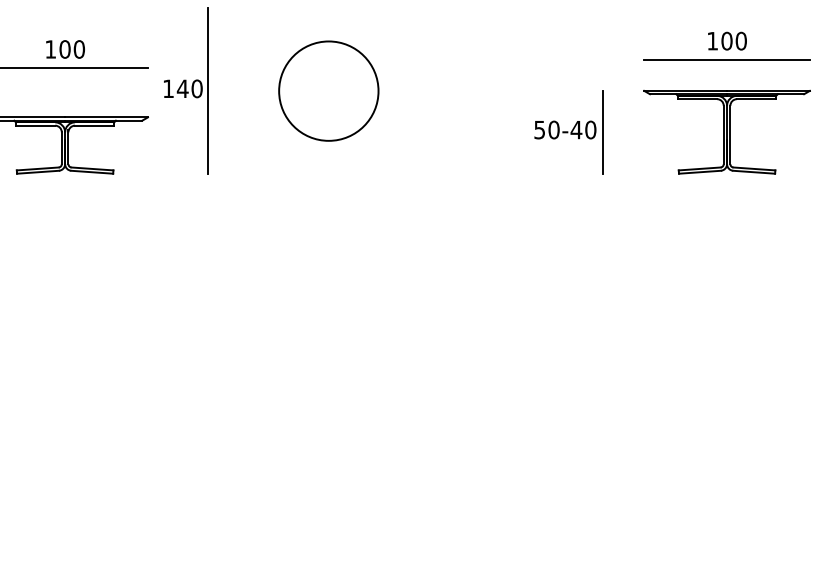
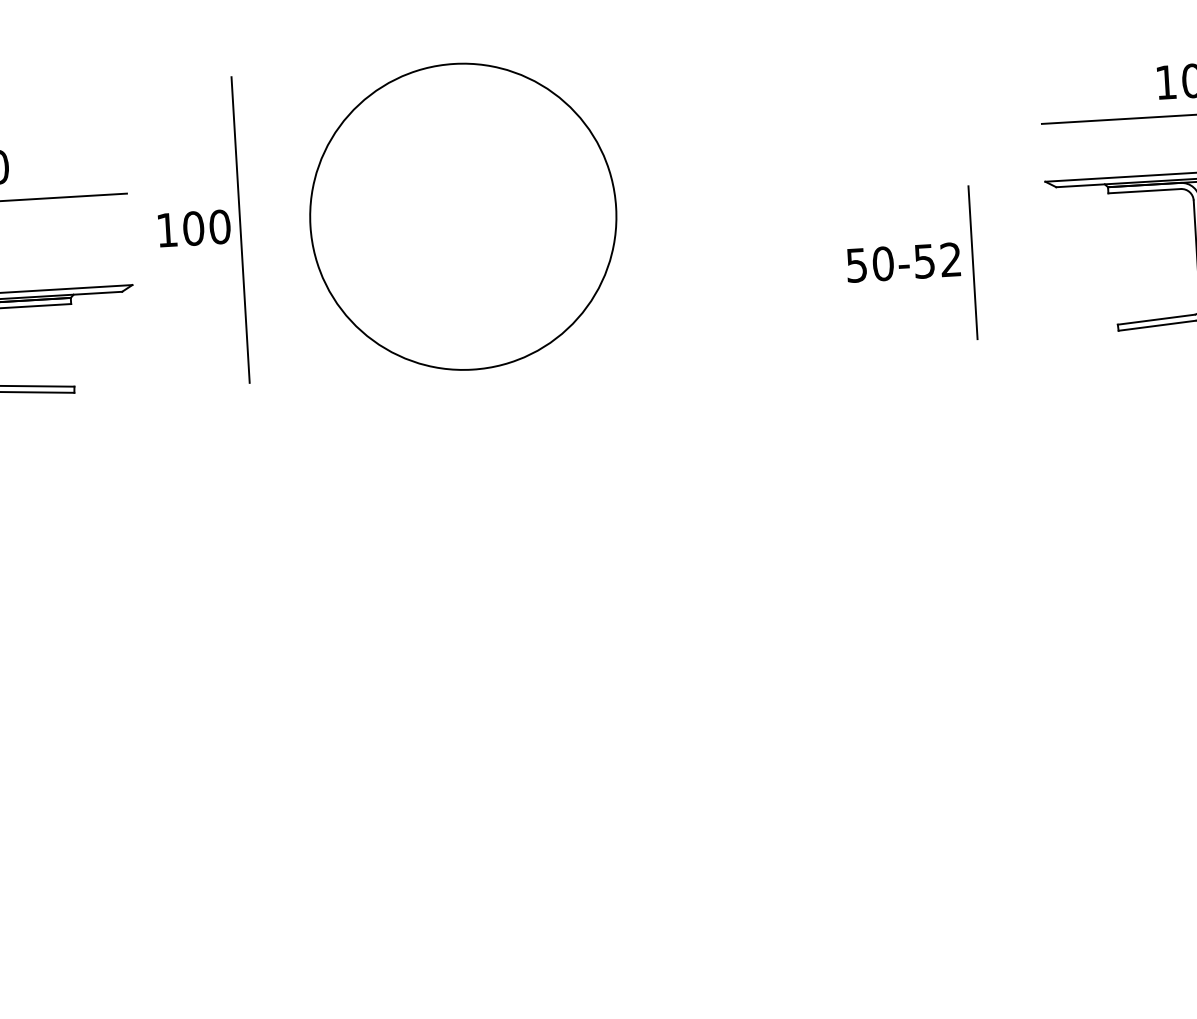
text: (182, 88) -> (192, 227), 140 -> 100
circle: (328, 90) -> (462, 215), size x1.67
text: (583, 129) -> (937, 259), 50-40 -> 50-52

